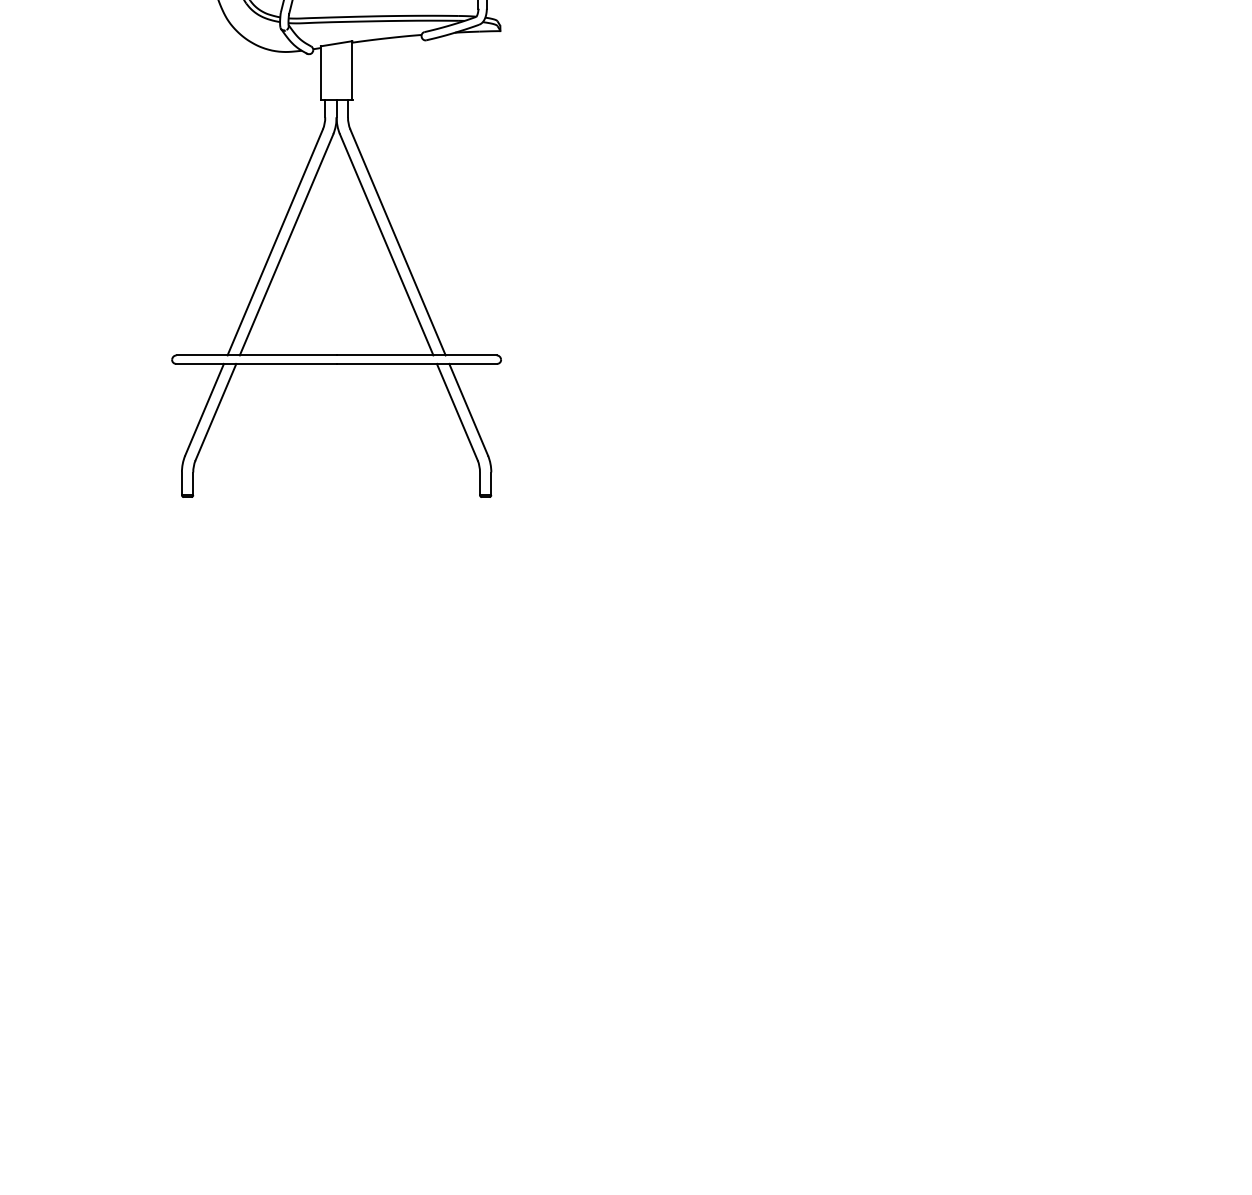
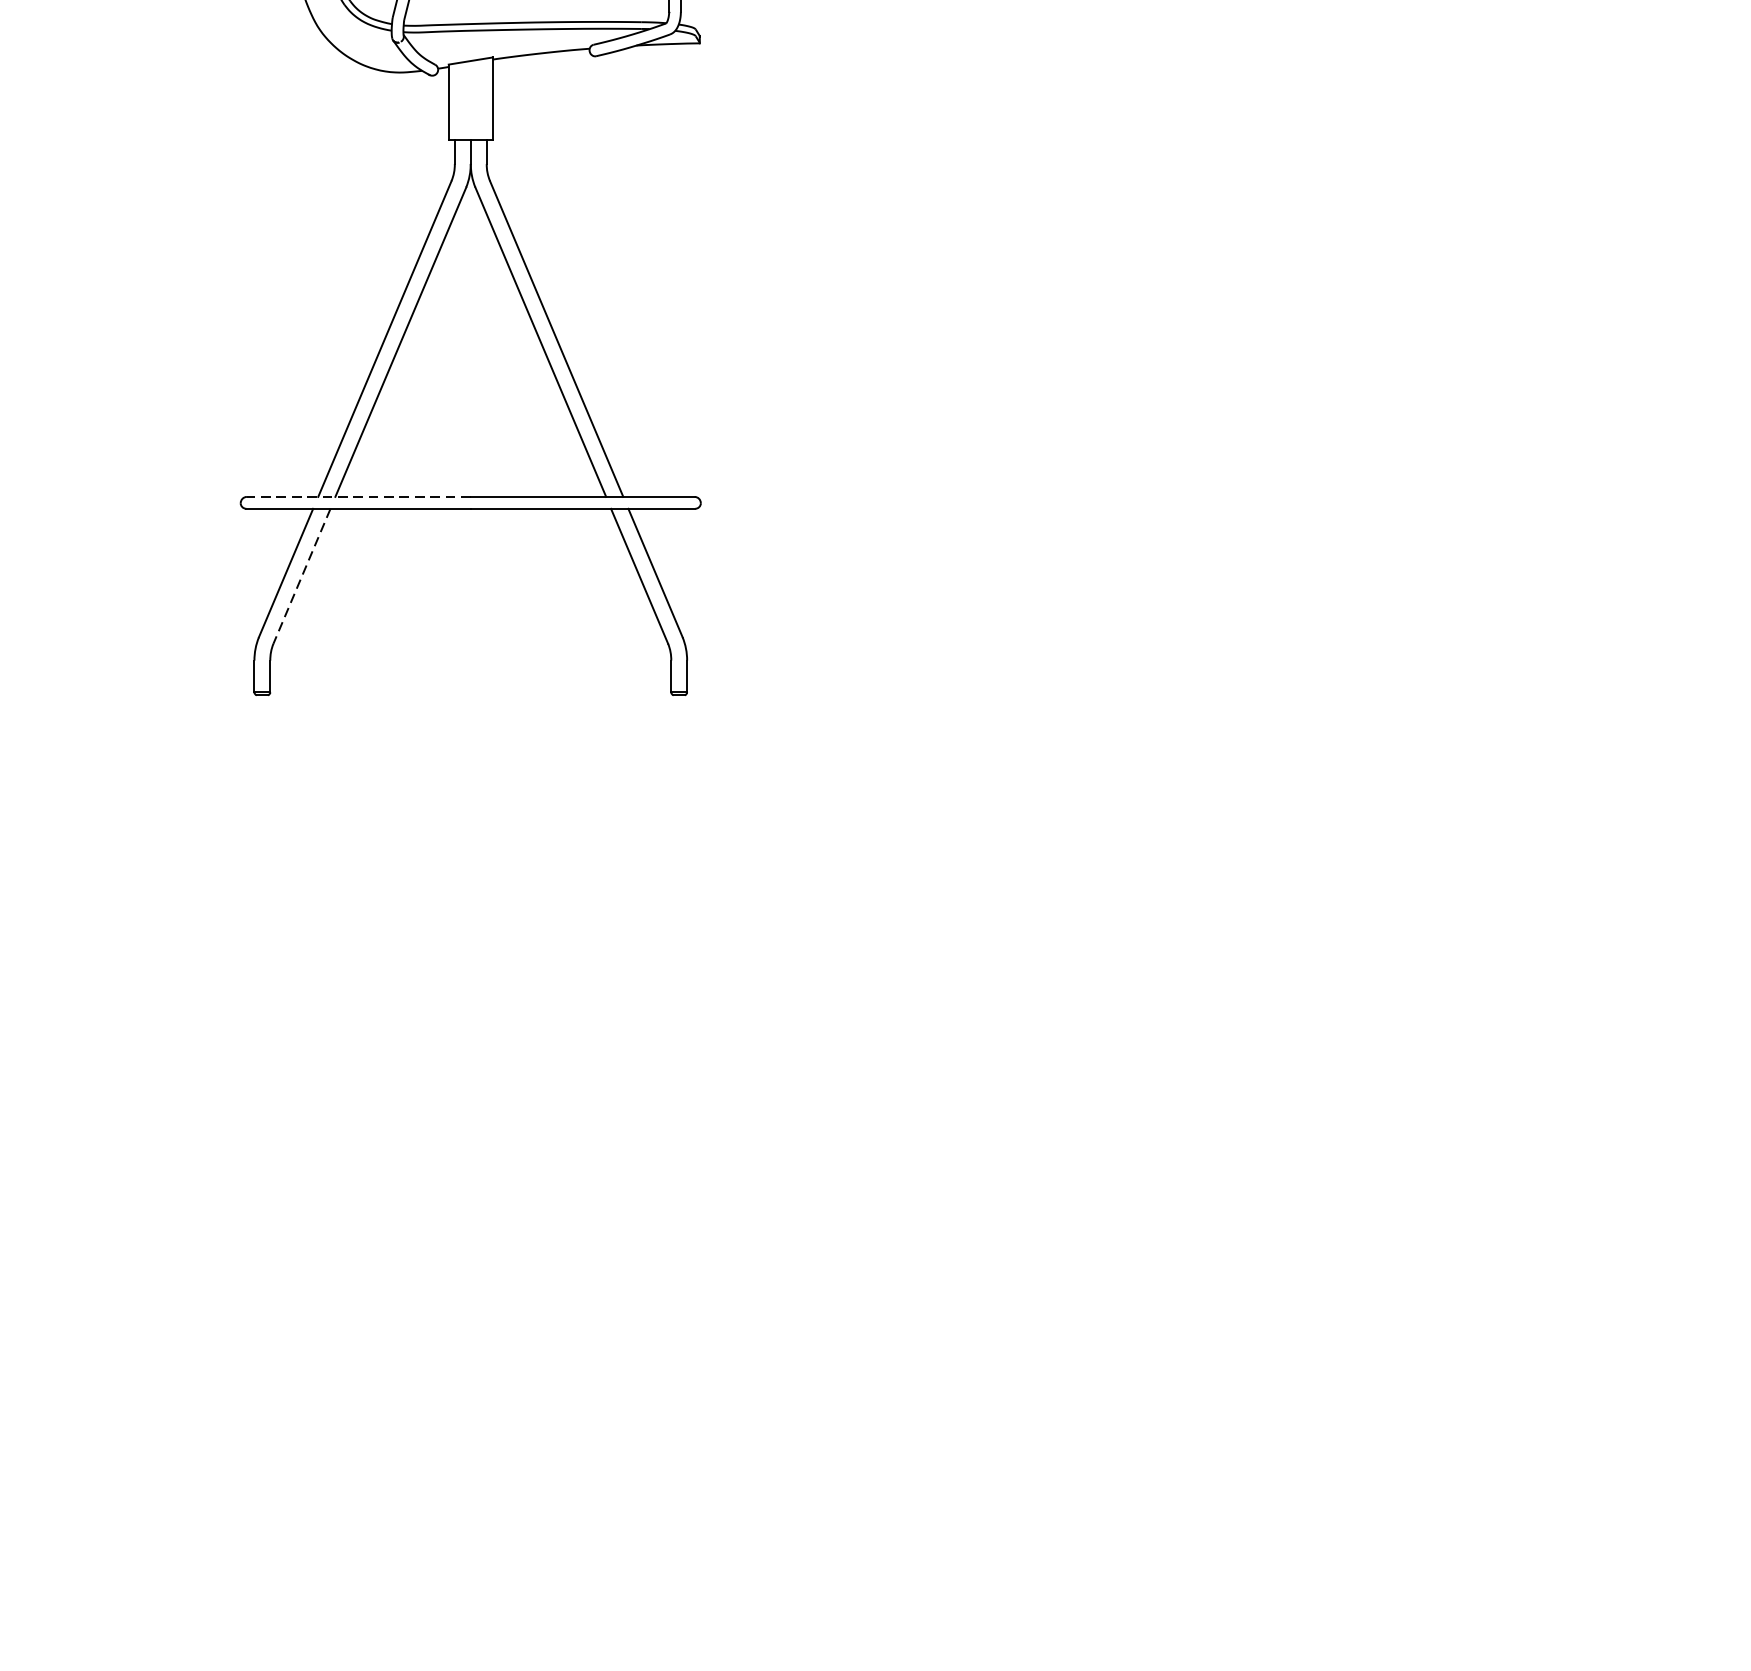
line: (256, 355) -> (358, 497), solid -> dashed
line: (215, 412) -> (301, 576), solid -> dashed

